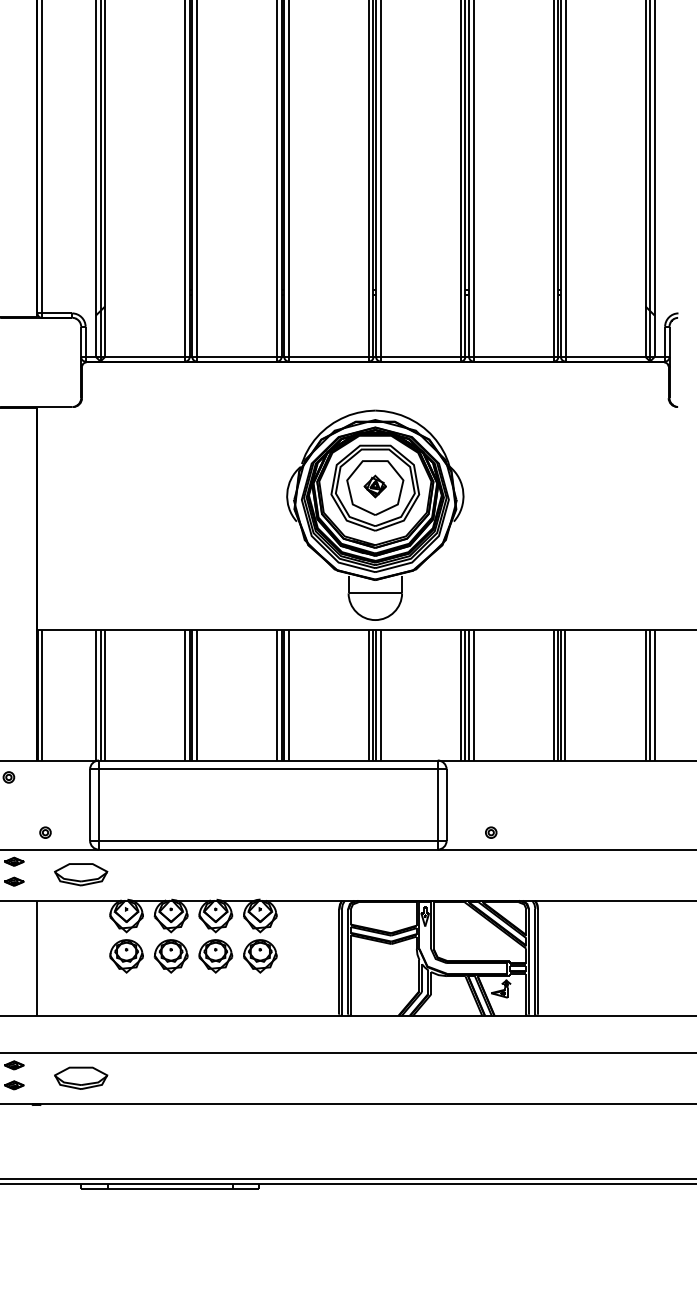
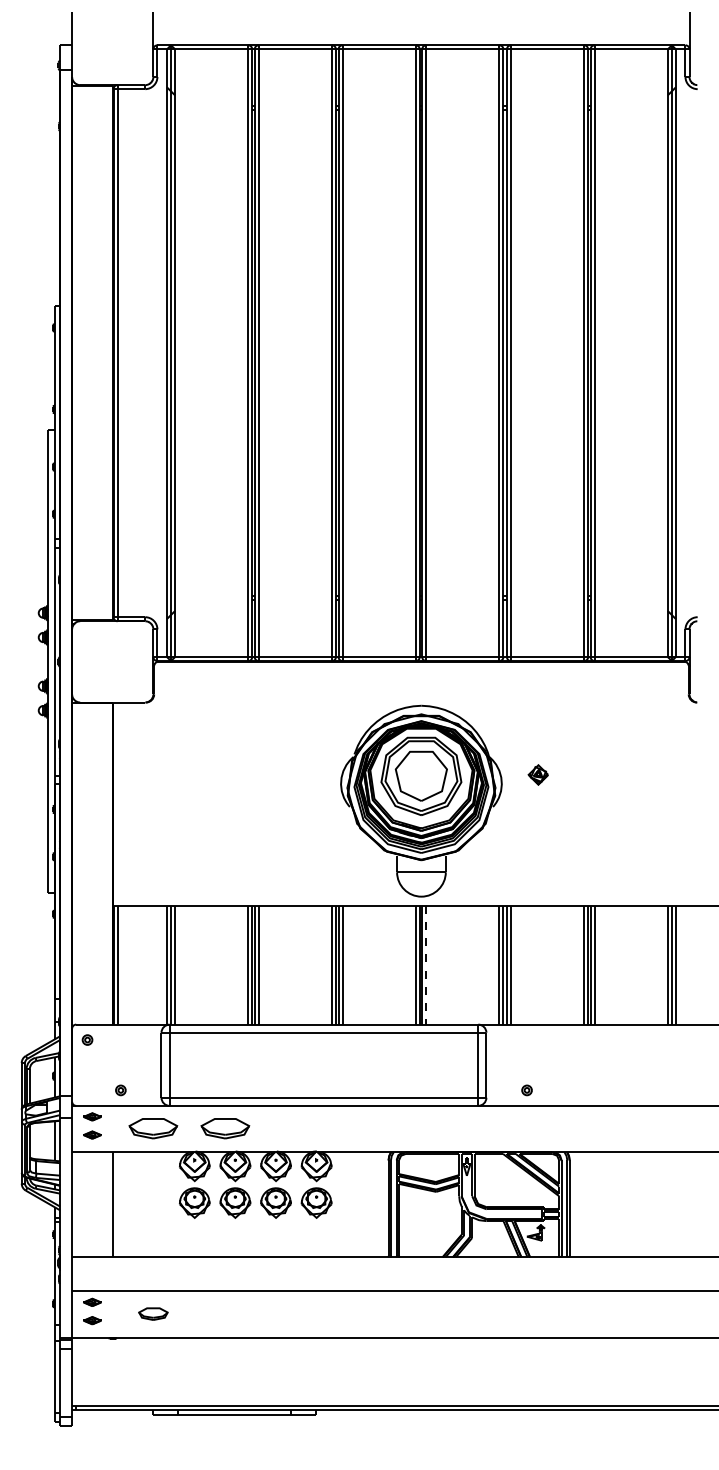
part: (374, 486) -> (537, 774), moved
line: (380, 695) -> (426, 965), solid -> dashed
part: (160, 874) -> (225, 1128), added
part: (81, 1077) -> (153, 1313), size x0.6

